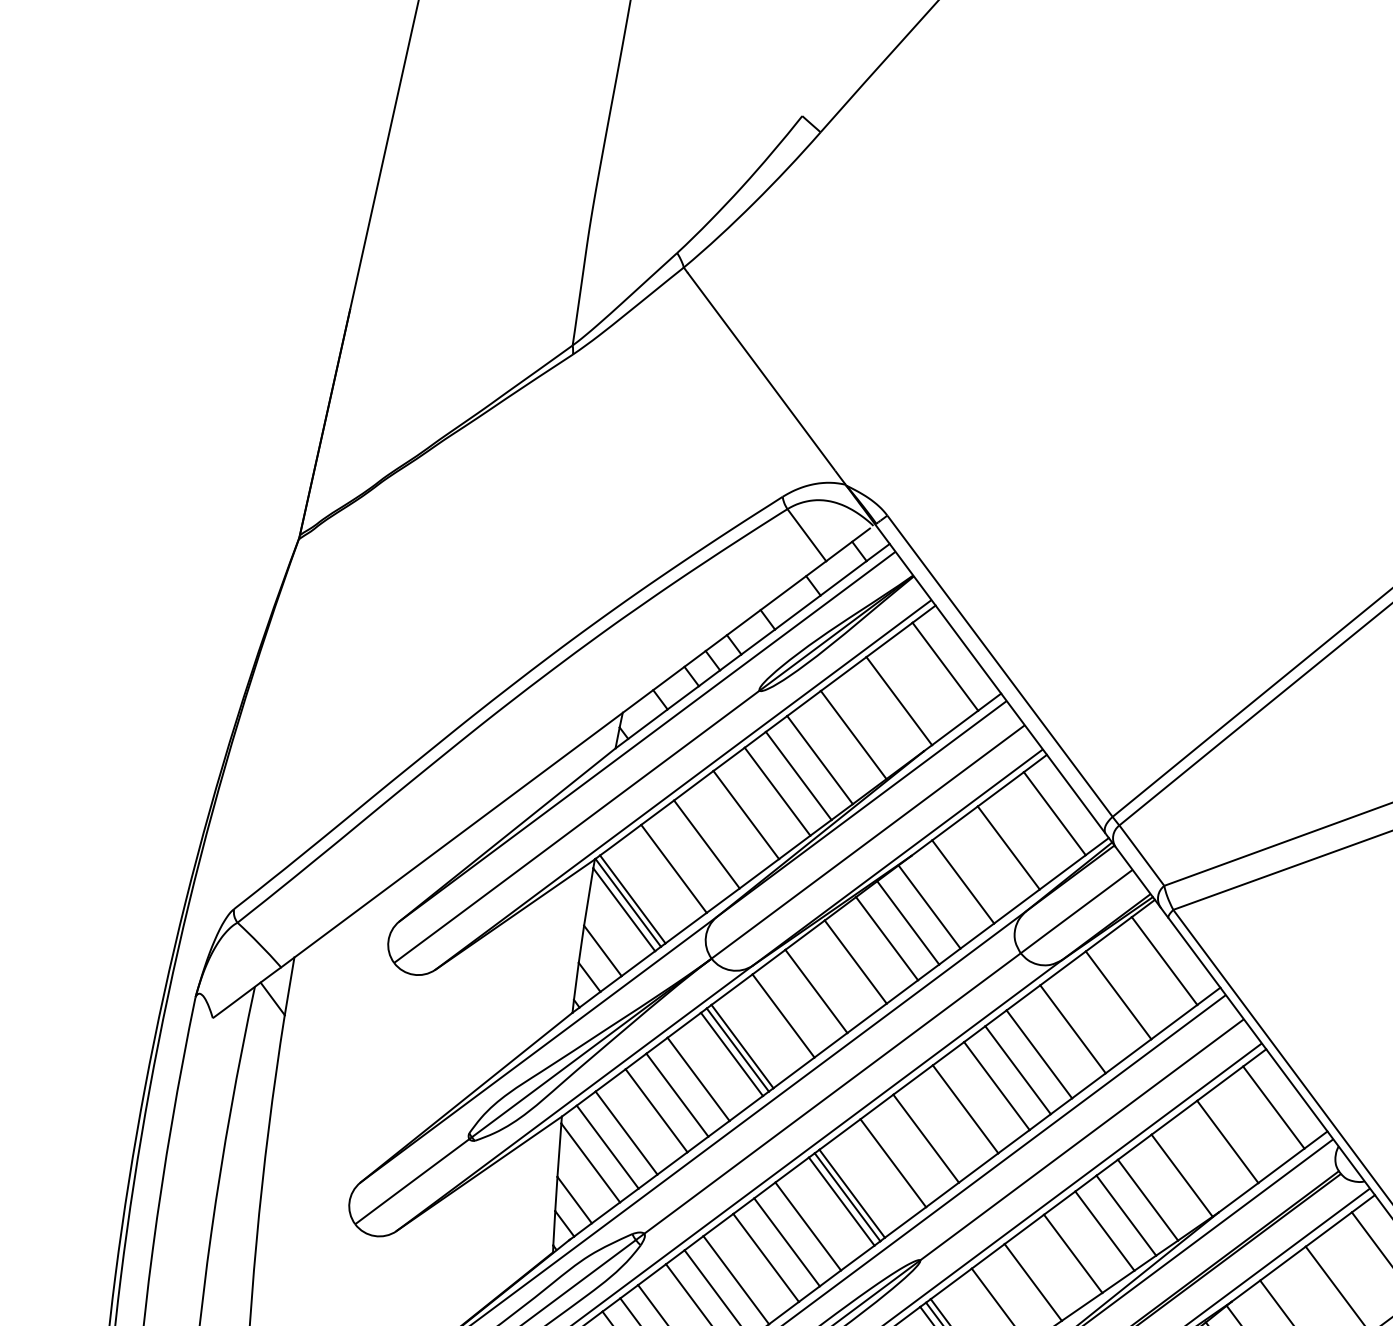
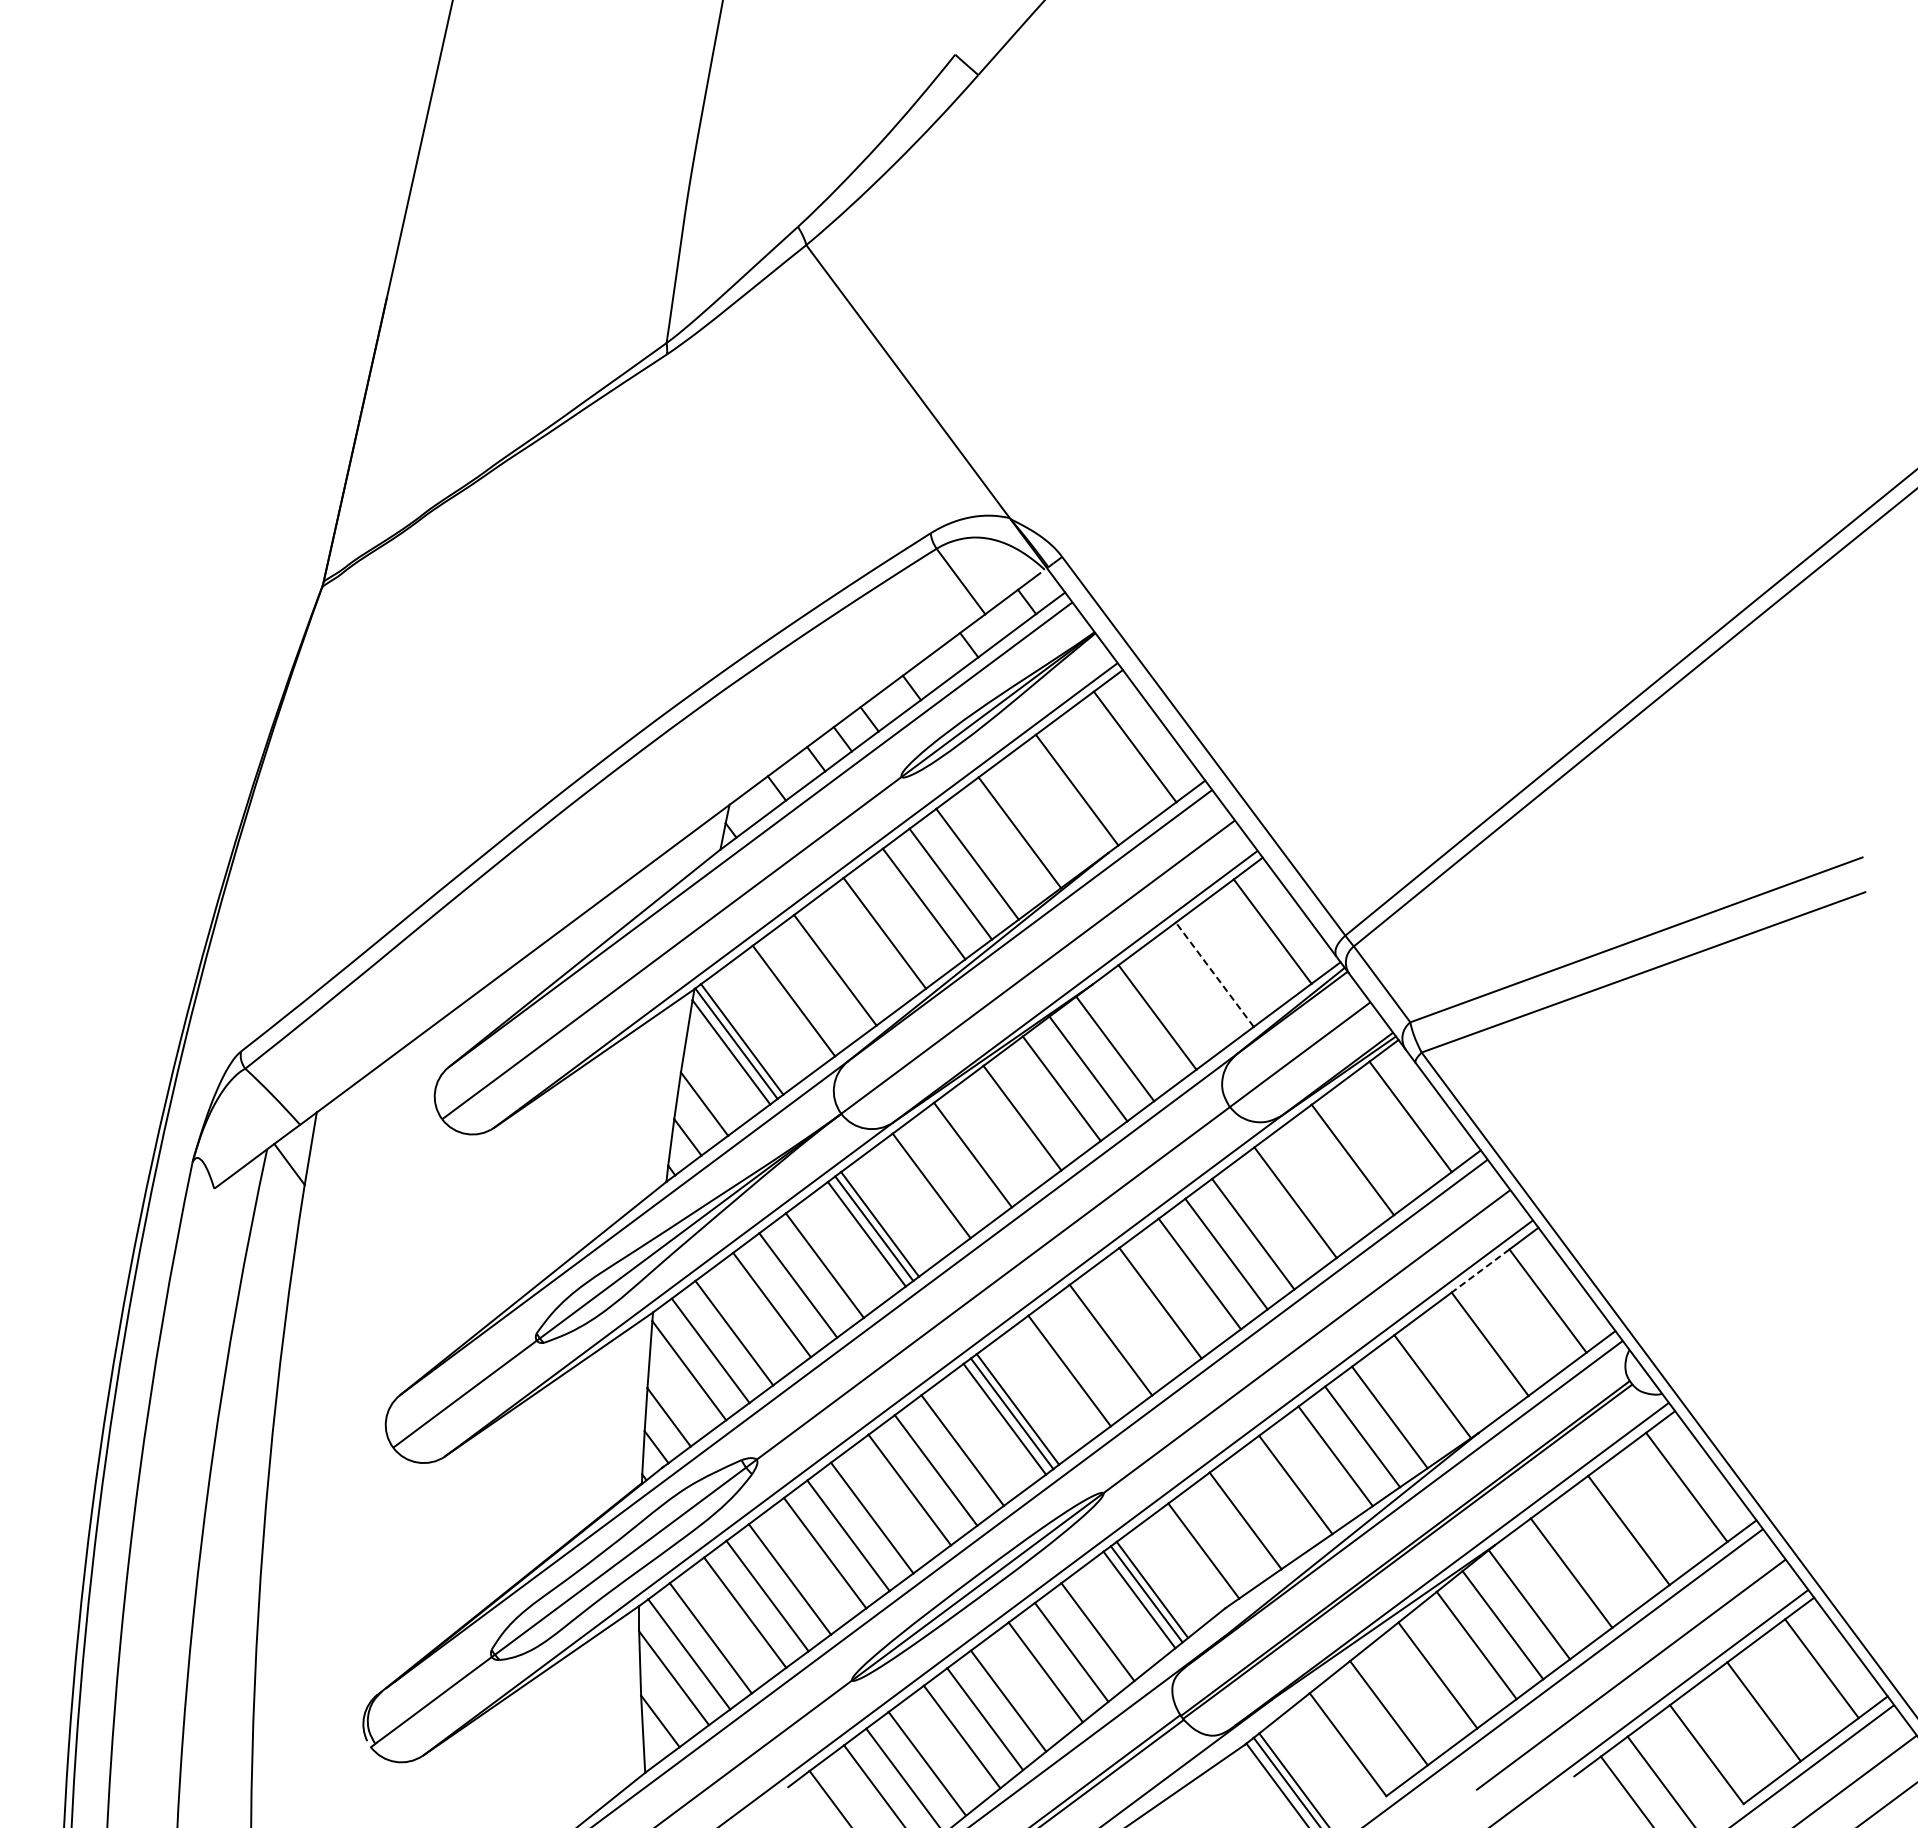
line: (1008, 847) -> (1214, 974), solid -> dashed
line: (1220, 1084) -> (1480, 1271), solid -> dashed

